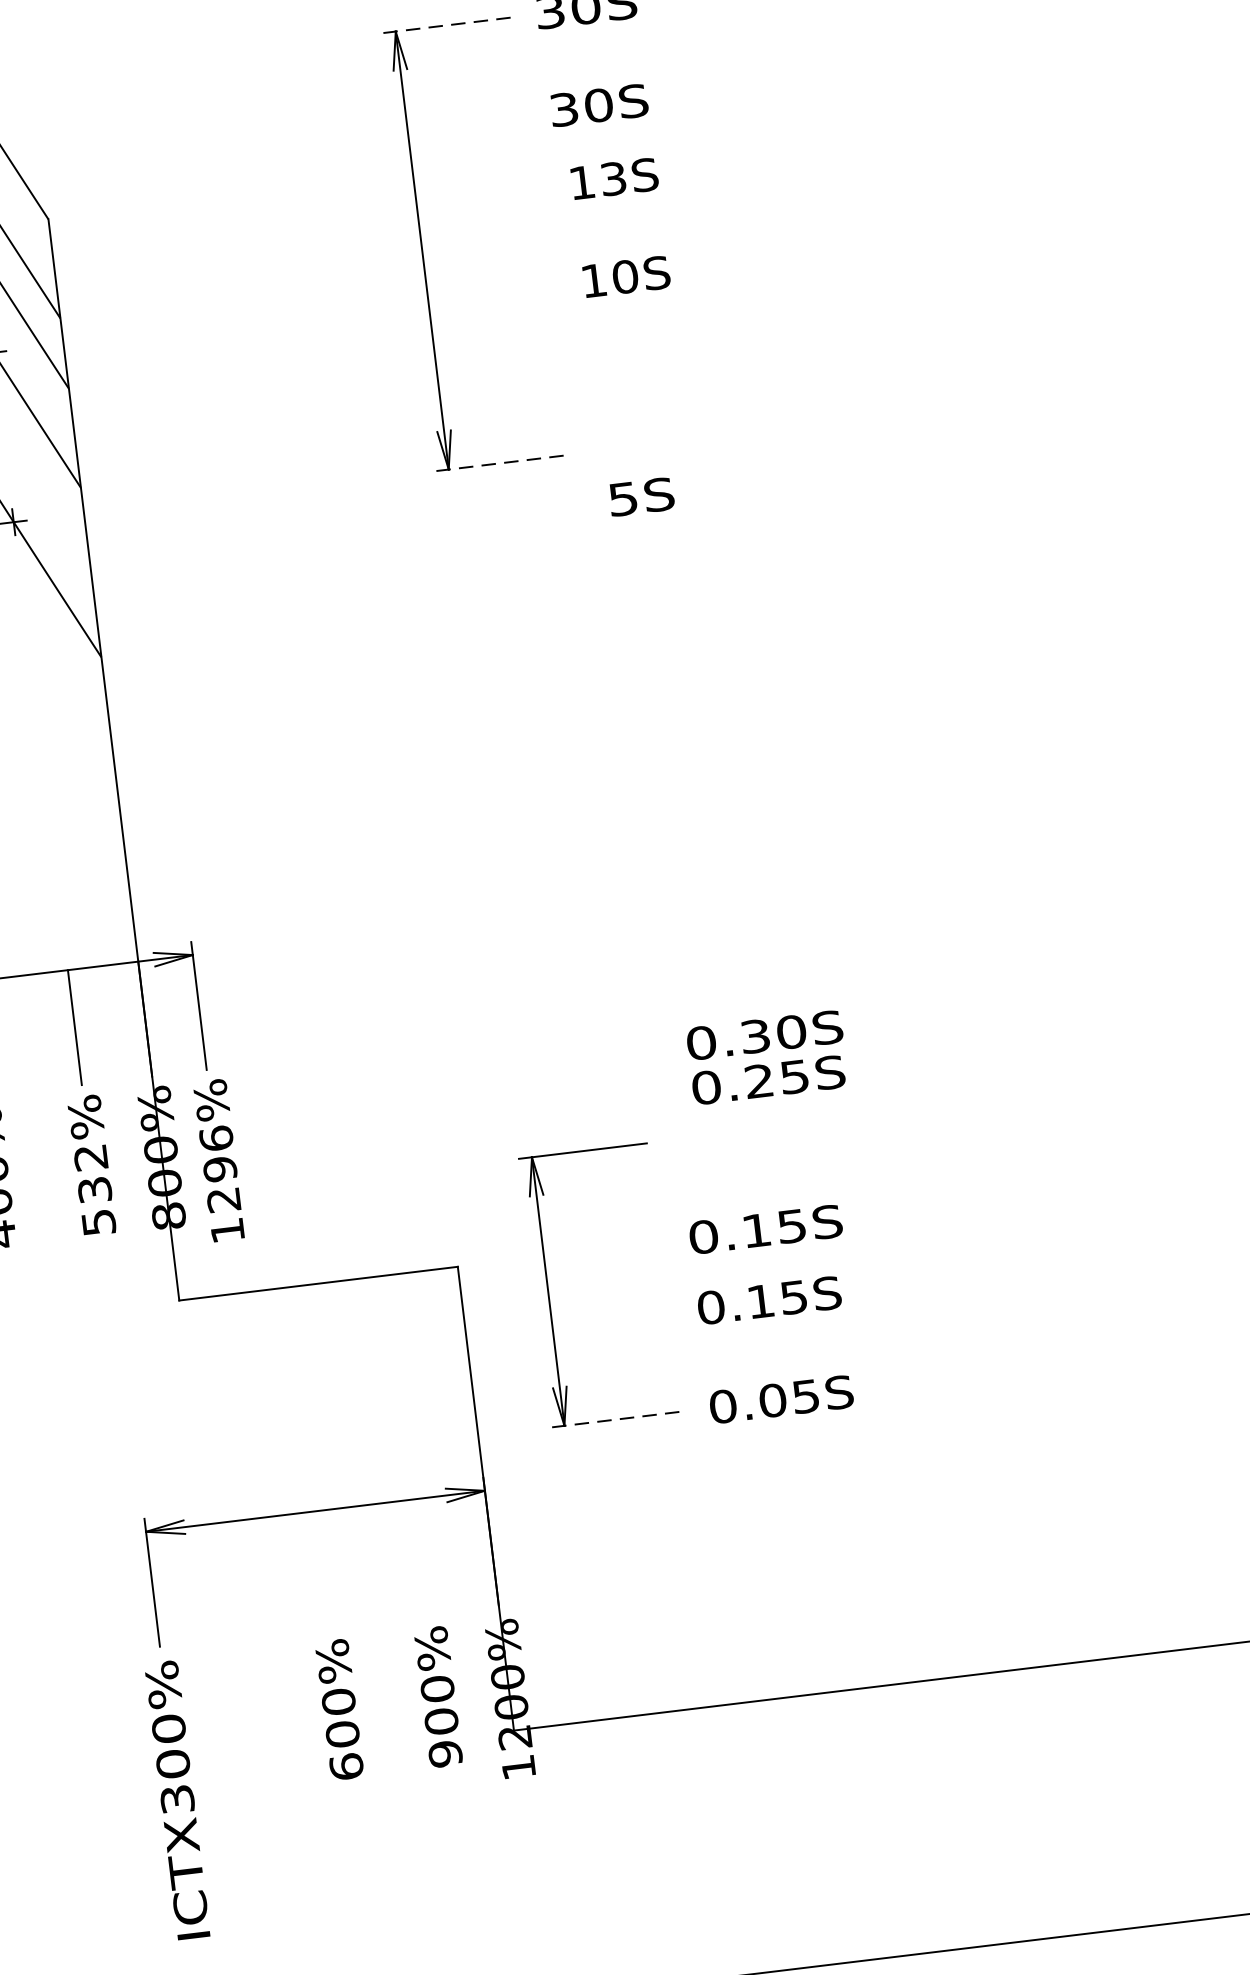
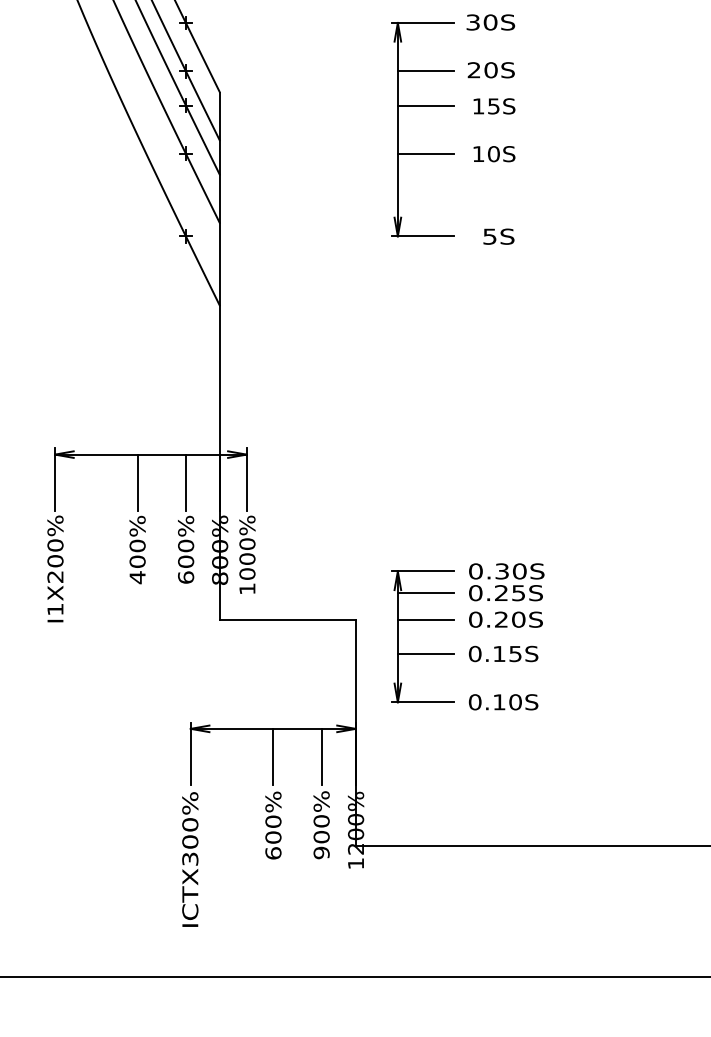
line: (446, 24) -> (422, 22), dashed -> solid
text: (562, 110) -> (473, 70), 30S -> 20S
line: (464, 124) -> (425, 71), added
text: (612, 177) -> (493, 105), 13S -> 15S
line: (472, 194) -> (425, 105), added
line: (484, 292) -> (425, 153), added
line: (499, 463) -> (422, 236), dashed -> solid
text: (640, 496) -> (498, 236), moved
text: (767, 1058) -> (506, 582), moved
text: (220, 1168) -> (247, 558), 1296% -> 1000%
text: (95, 1189) -> (186, 561), 532% -> 600%
line: (594, 1195) -> (425, 593), added
text: (775, 1227) -> (510, 619), 0.15S -> 0.20S
line: (600, 1249) -> (425, 619), added
line: (609, 1320) -> (425, 654), added
text: (789, 1399) -> (507, 702), 0.05S -> 0.10S
line: (615, 1420) -> (422, 702), dashed -> solid
line: (421, 1556) -> (321, 756), added
line: (322, 1567) -> (273, 756), added

